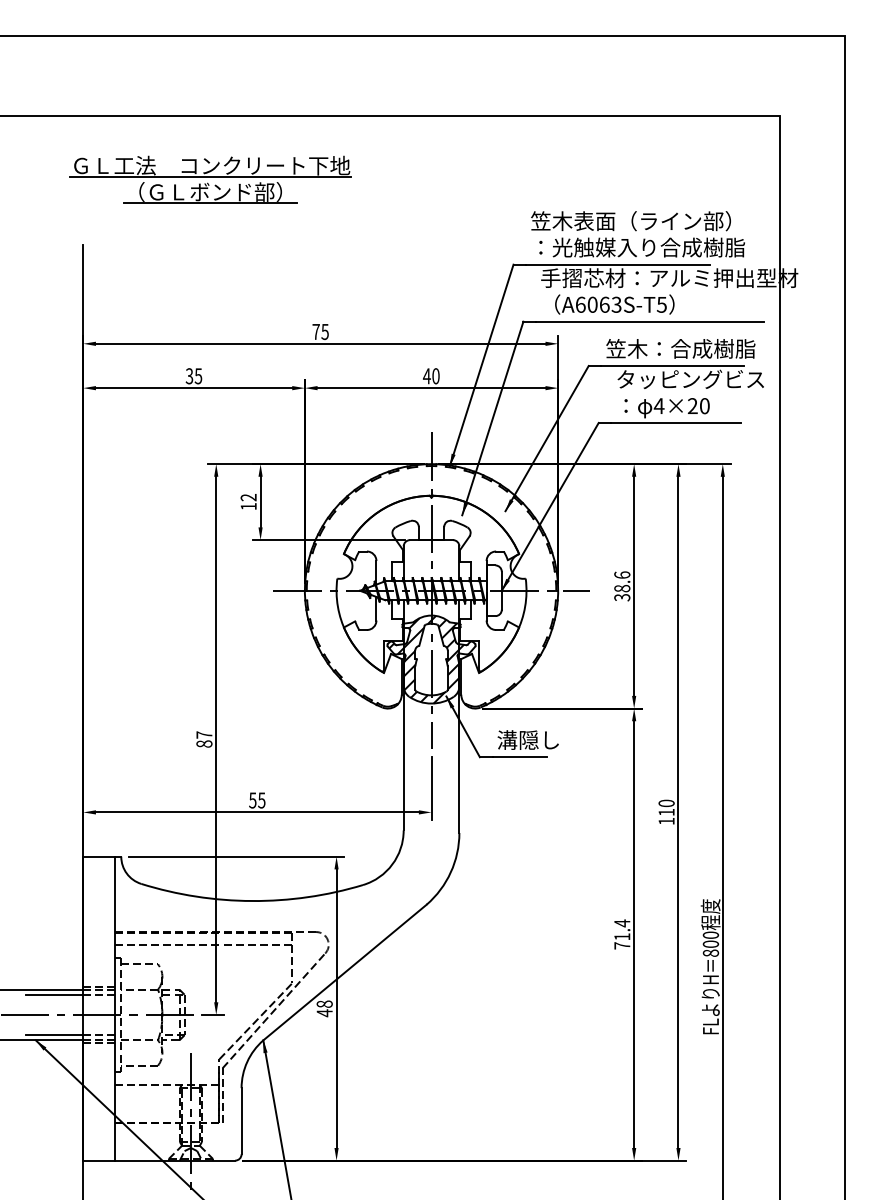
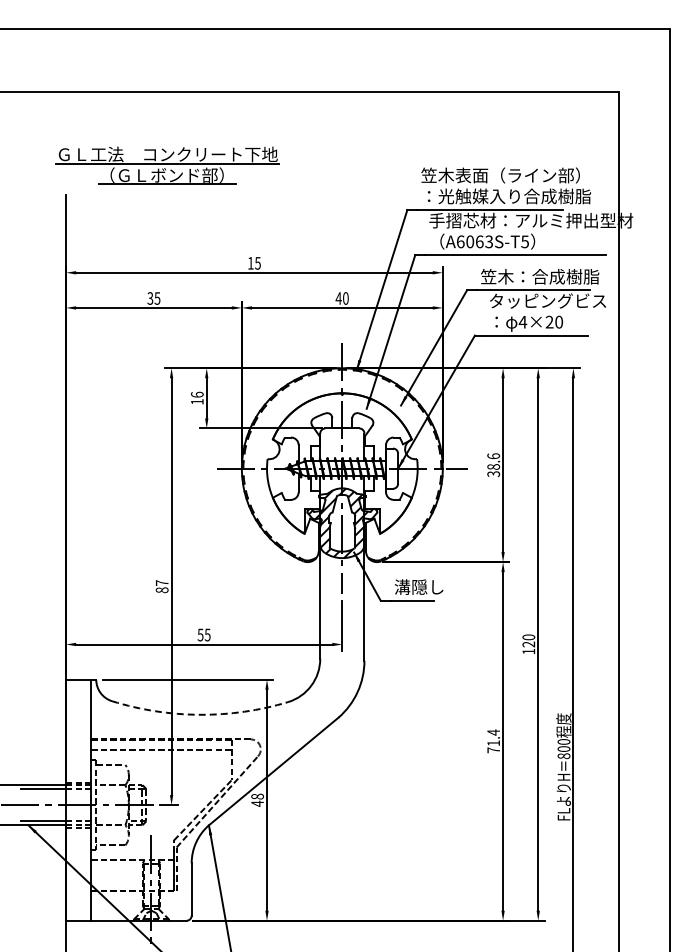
part: (211, 179) -> (167, 165), moved
text: (315, 332) -> (250, 263), 75 -> 15
text: (248, 497) -> (197, 394), 12 -> 16
text: (666, 812) -> (528, 644), 110 -> 120
arc: (252, 900) -> (200, 714), solid -> dashed

